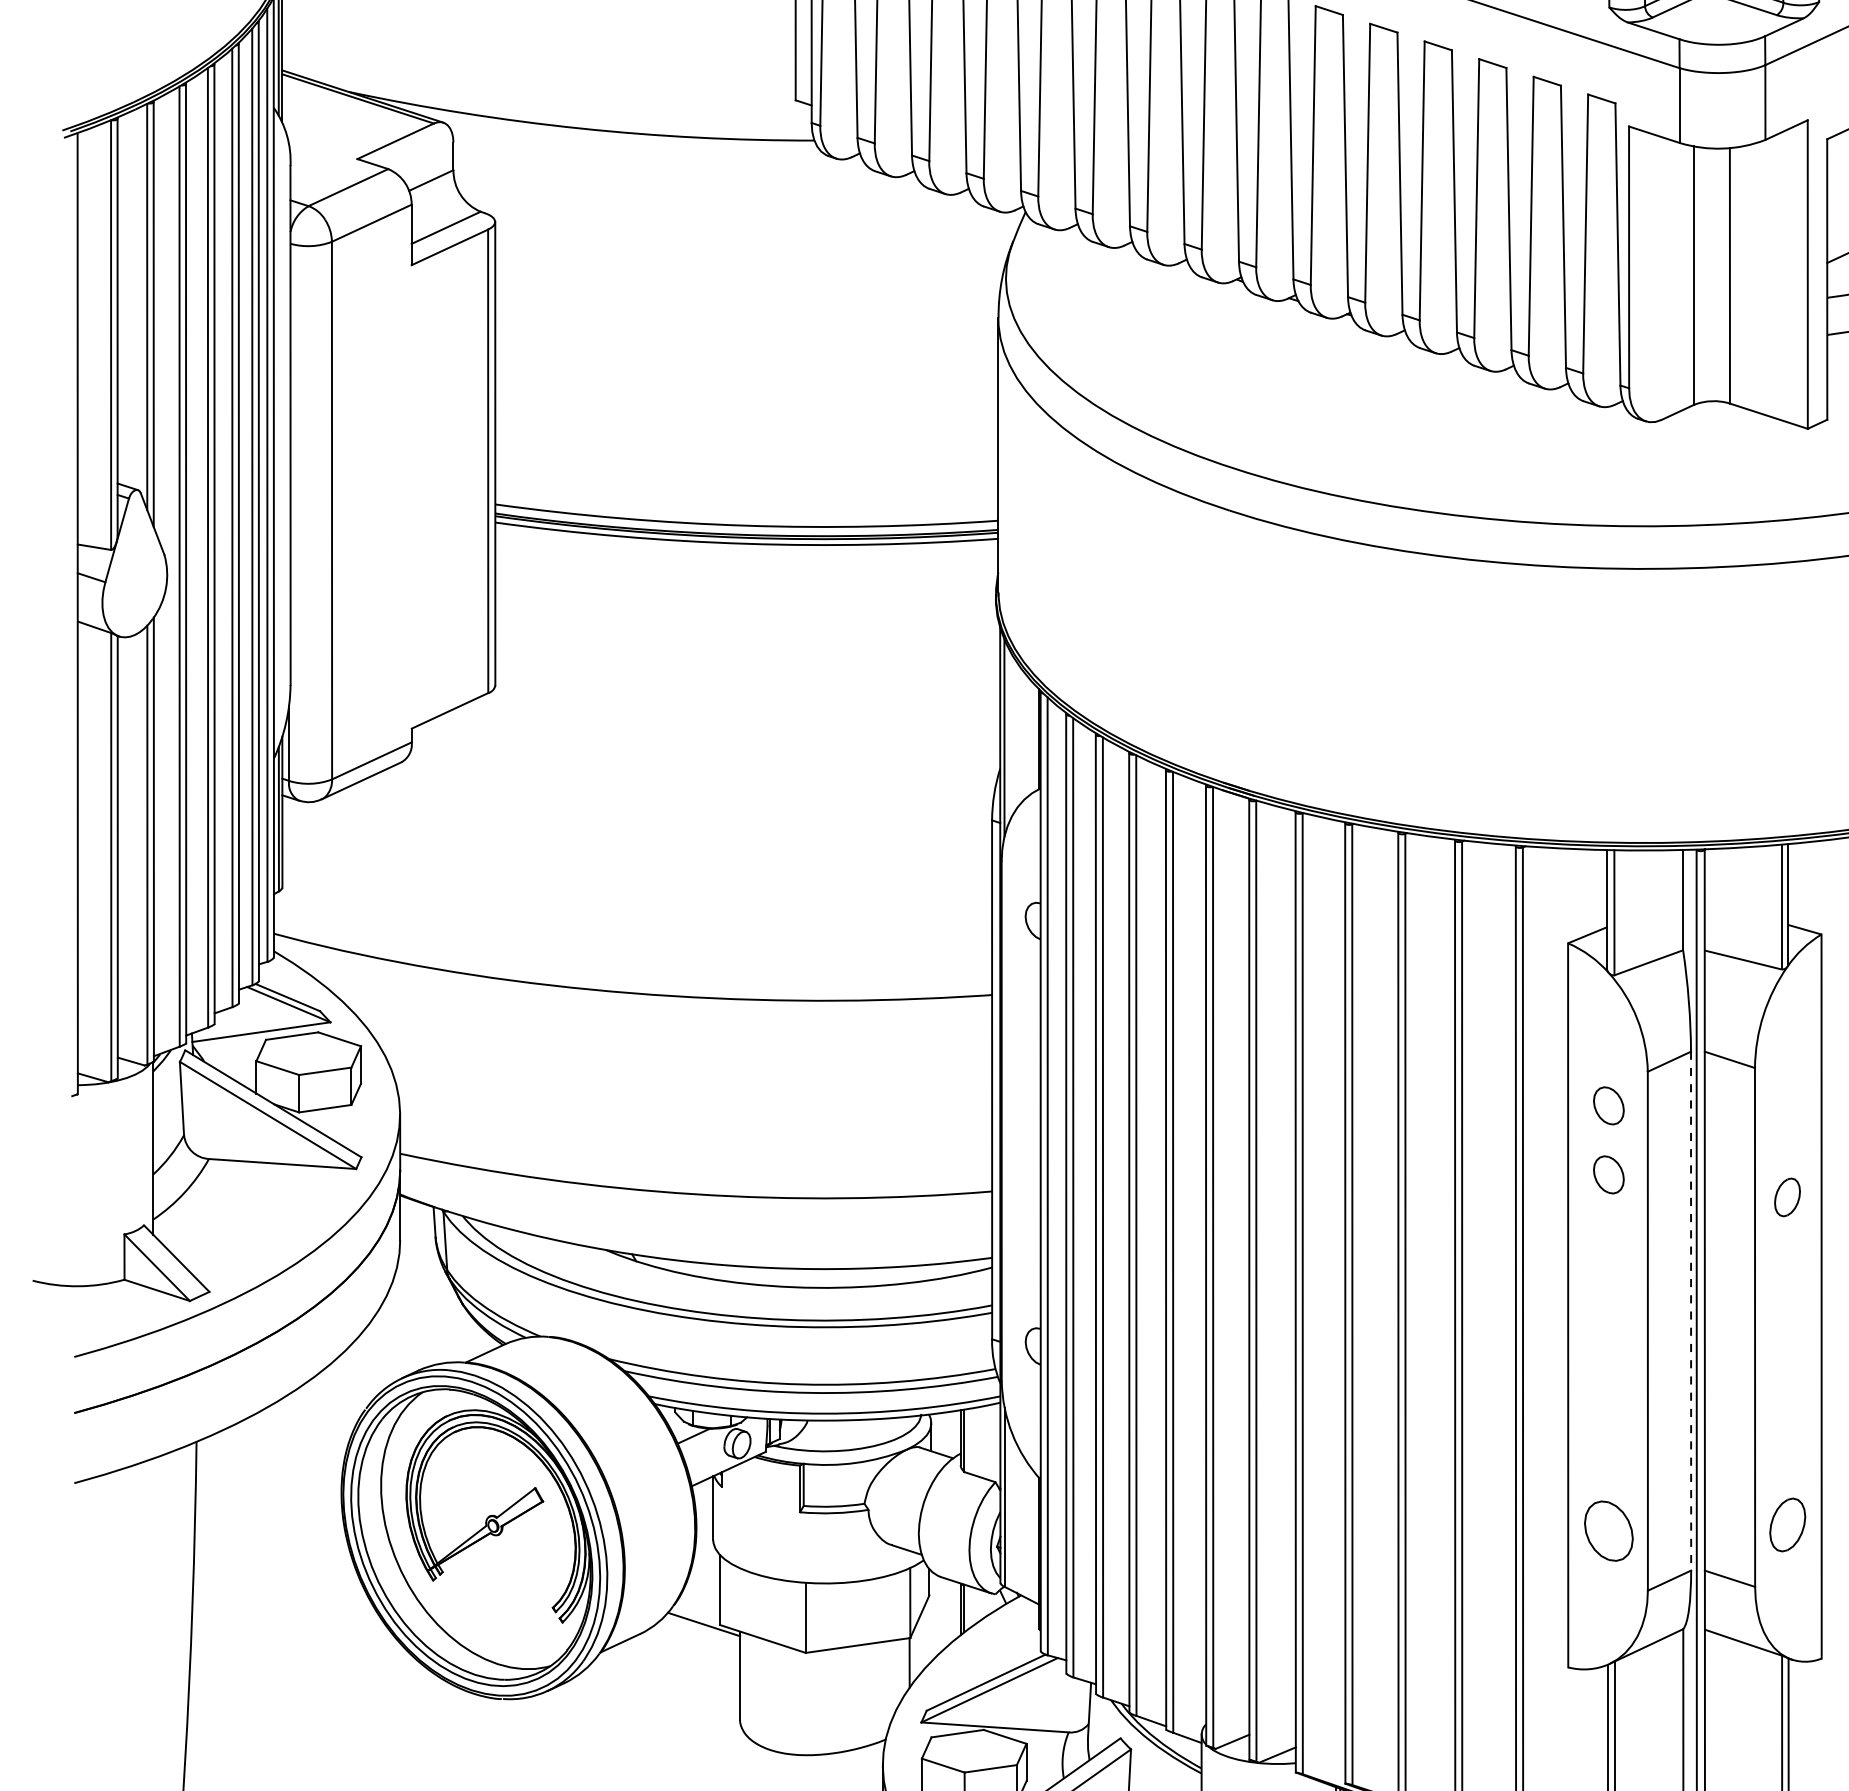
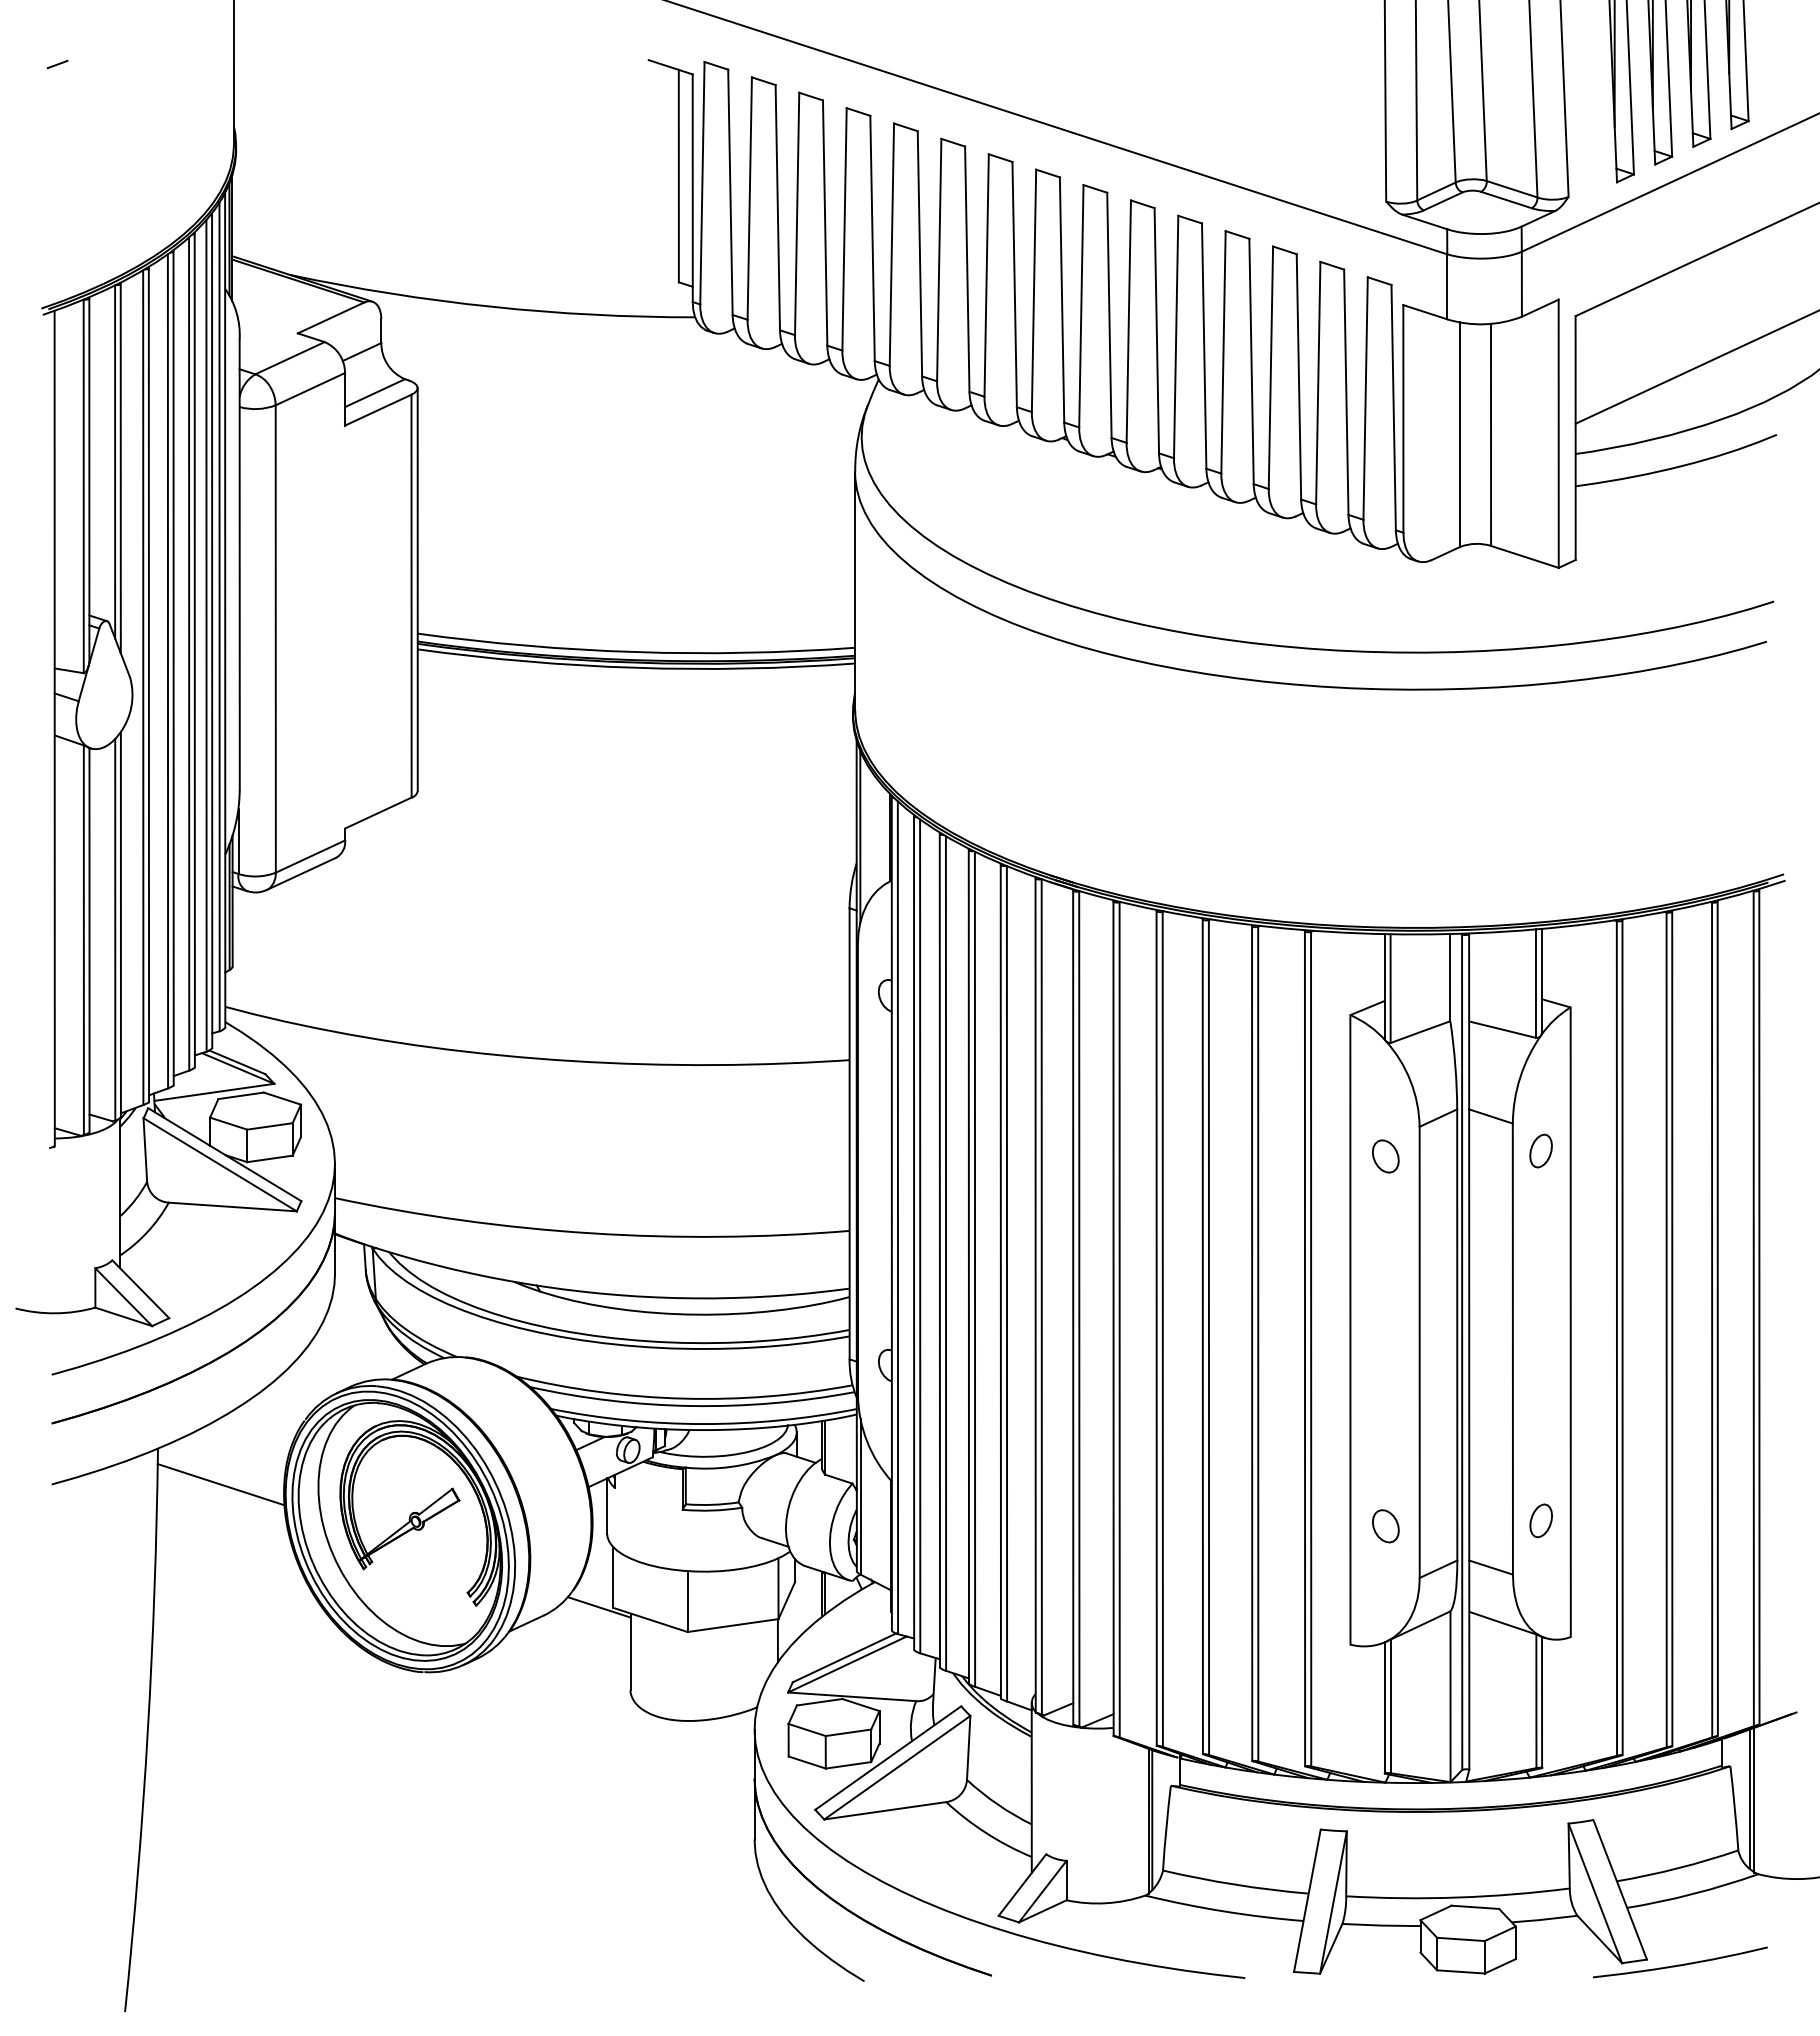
part: (1608, 1174) -> (1385, 1216), removed
part: (1786, 1196) -> (1540, 1150), moved
line: (1691, 1310) -> (1457, 1334), dashed -> solid
line: (268, 1483) -> (220, 1484), added
part: (1786, 1524) -> (1540, 1520), size x0.71
part: (1608, 1531) -> (1385, 1526), size x0.62

